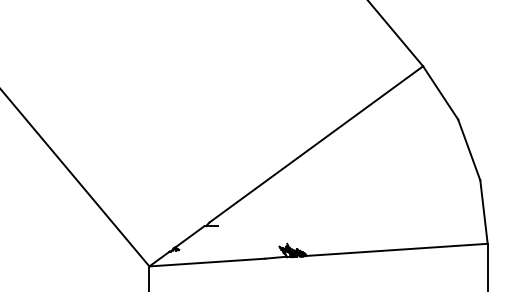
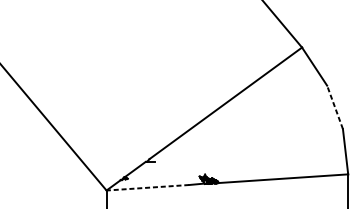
line: (469, 149) -> (335, 107), solid -> dashed
line: (206, 262) -> (147, 187), solid -> dashed

